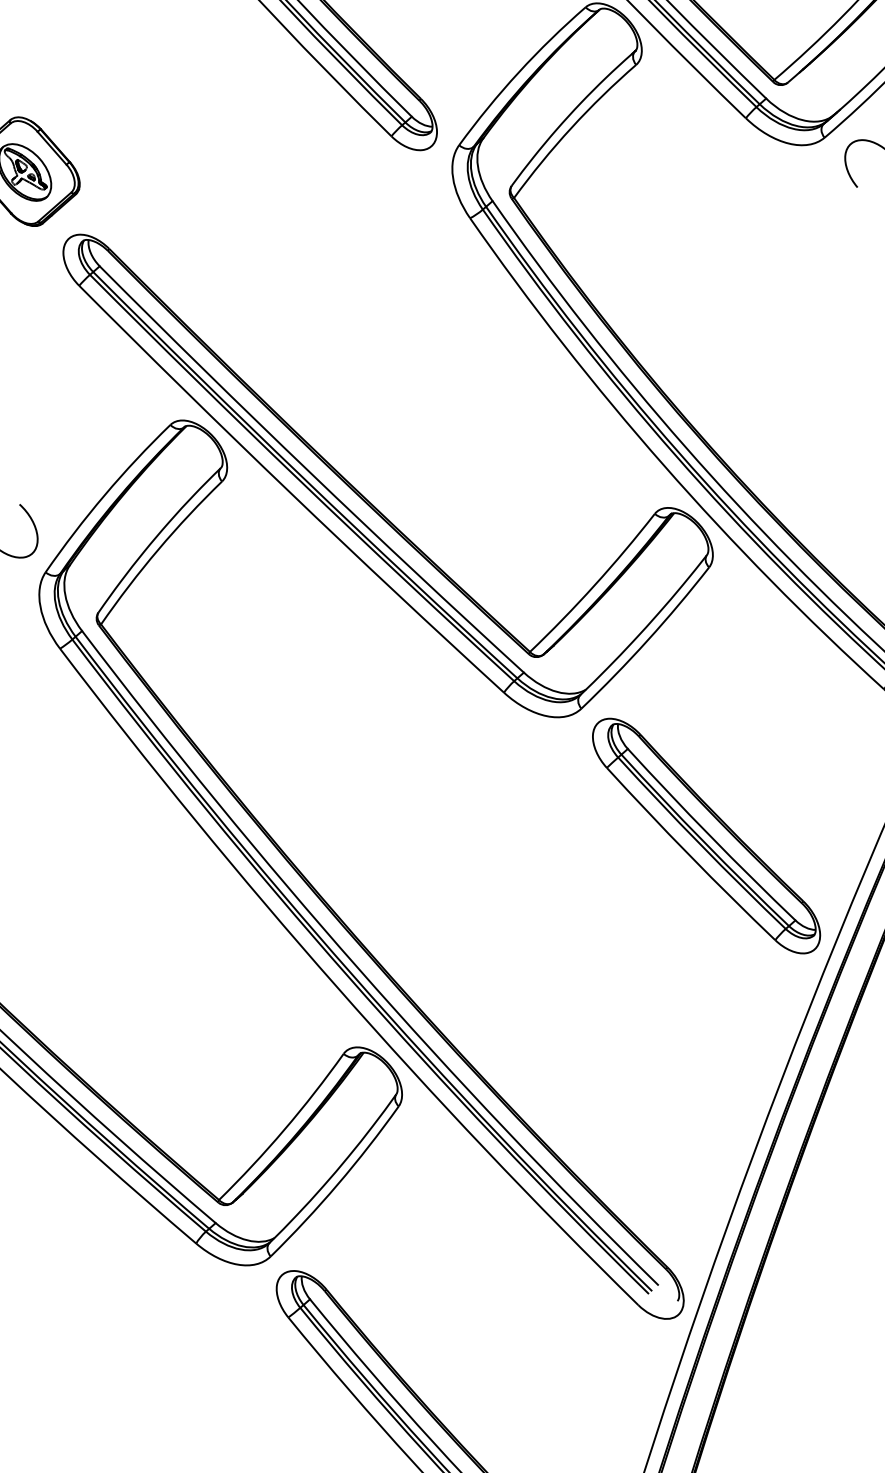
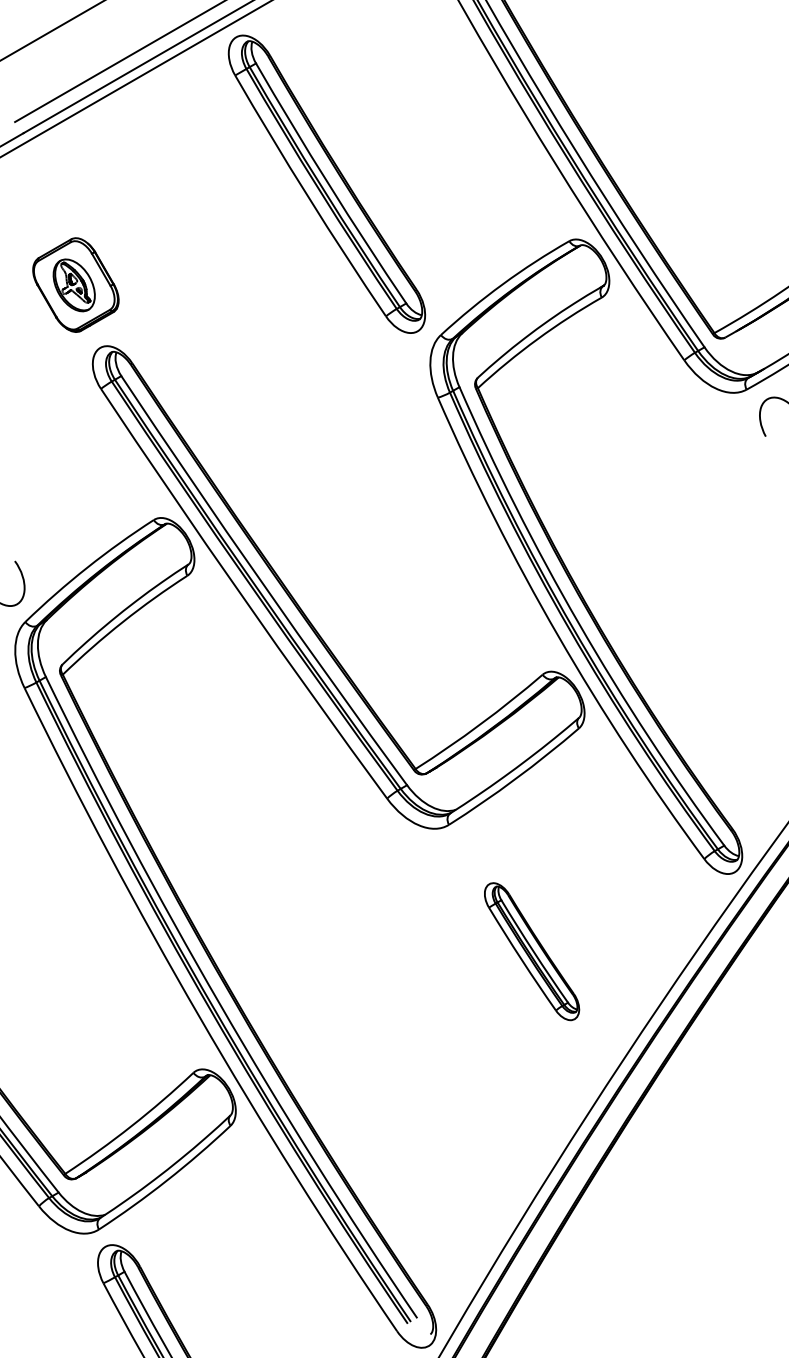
part: (705, 835) -> (531, 951), size x0.6

